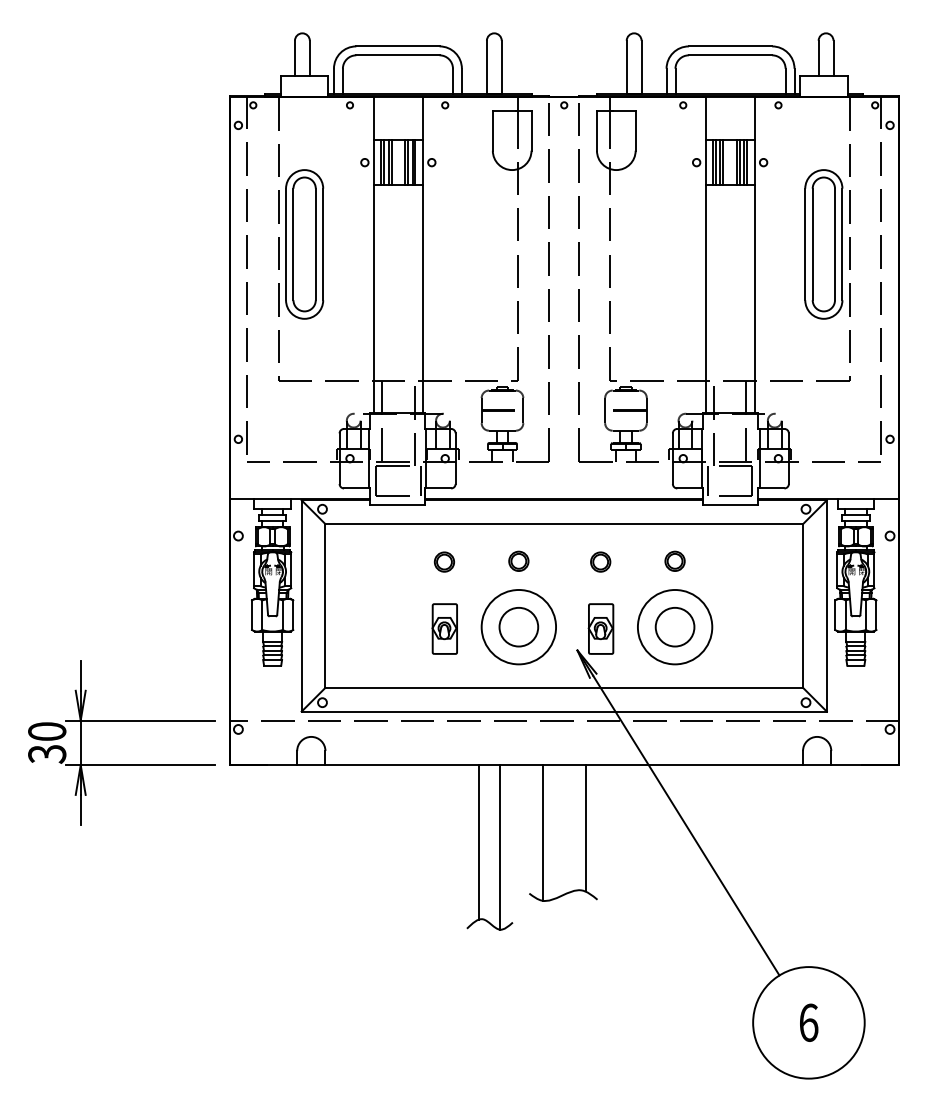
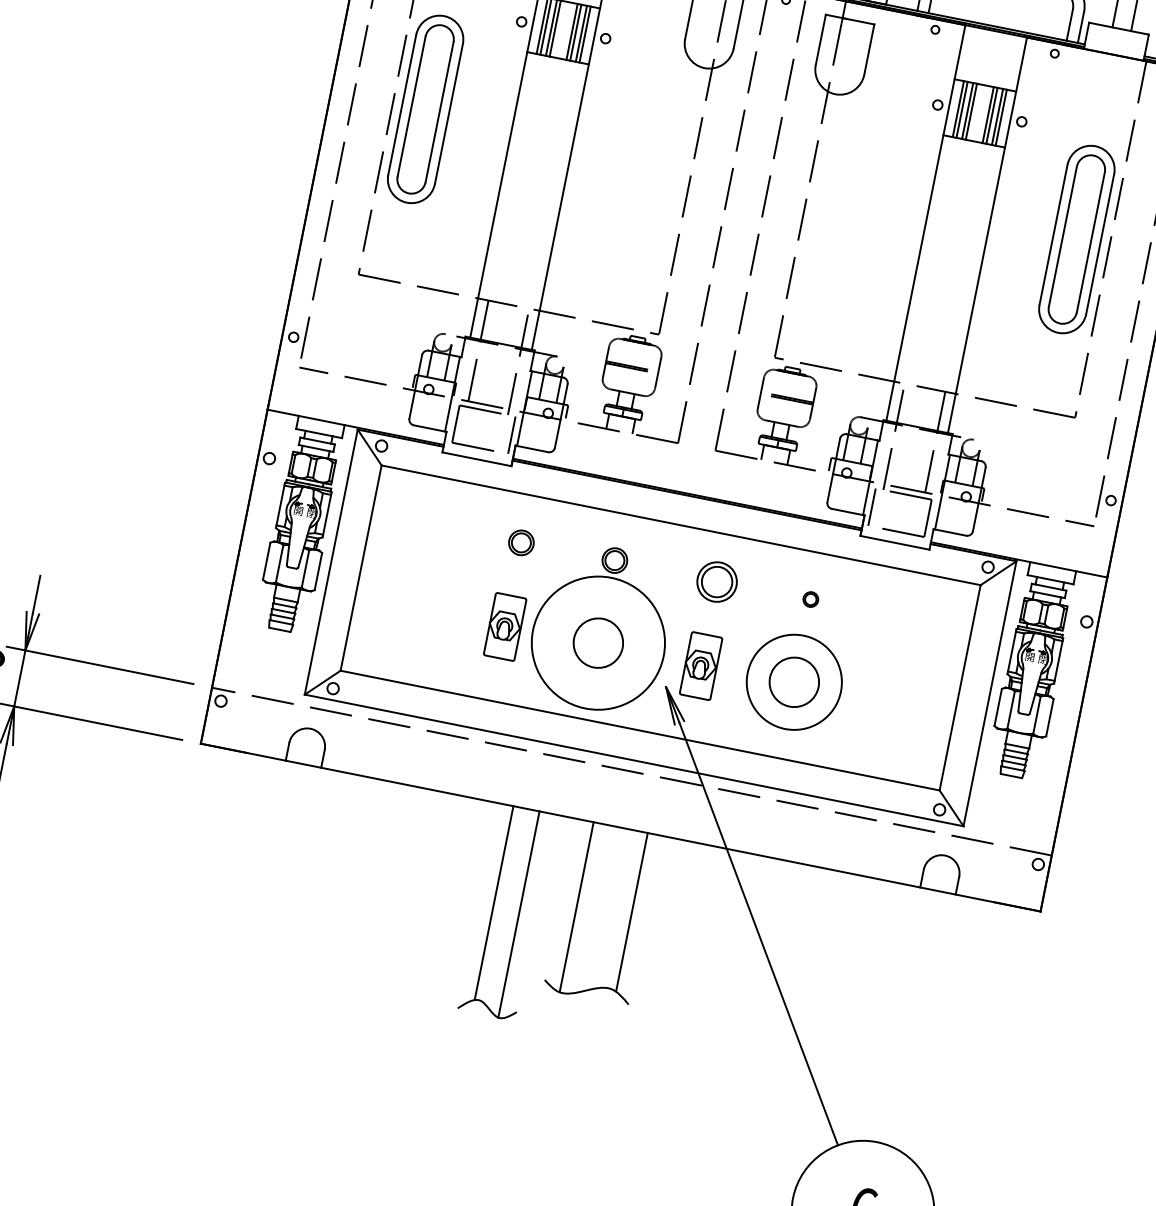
part: (674, 560) -> (810, 598), size x0.6
part: (600, 561) -> (717, 581), size x1.6
circle: (518, 626) -> (598, 642), size x1.4

